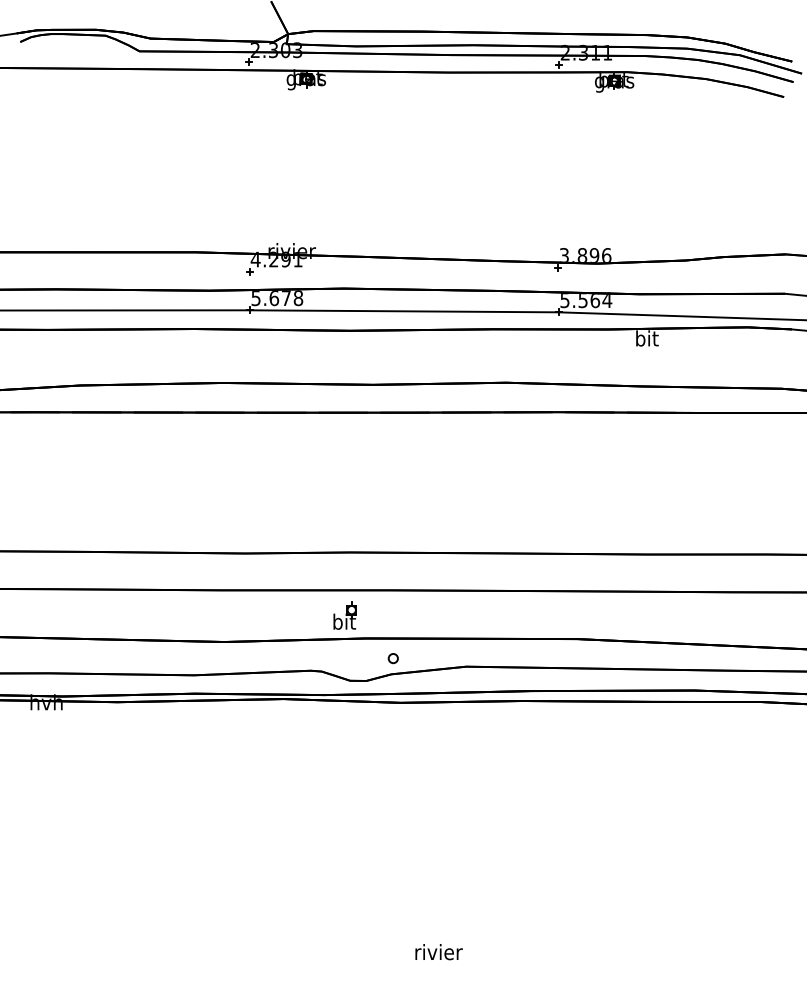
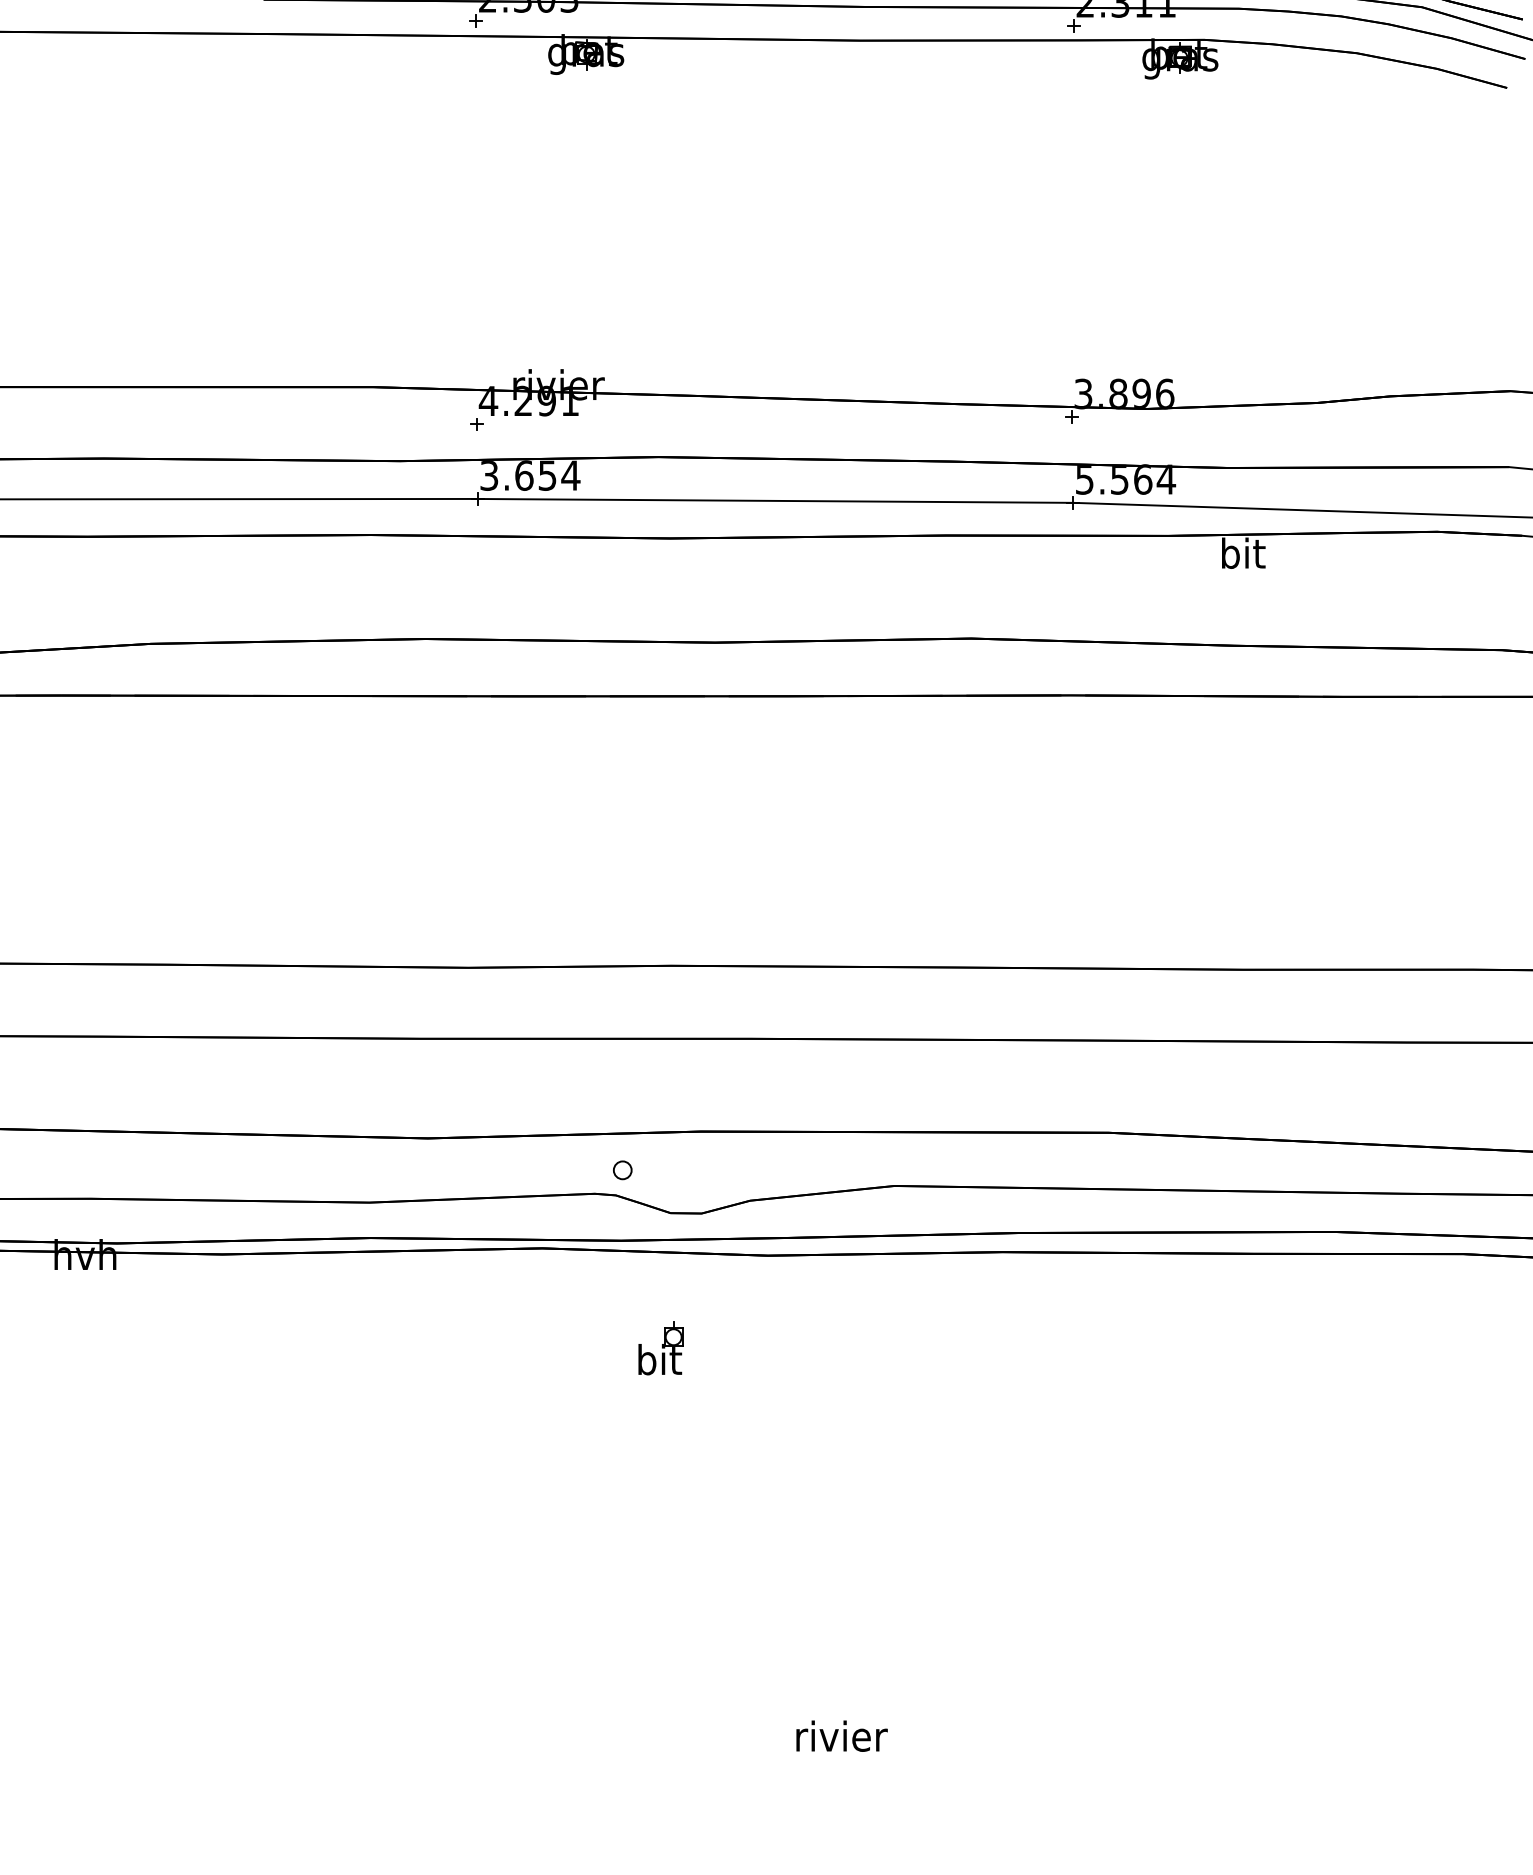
text: (277, 298) -> (530, 476), 5.678 -> 3.654
part: (344, 615) -> (659, 1347), moved
part: (392, 658) -> (621, 1170), moved

